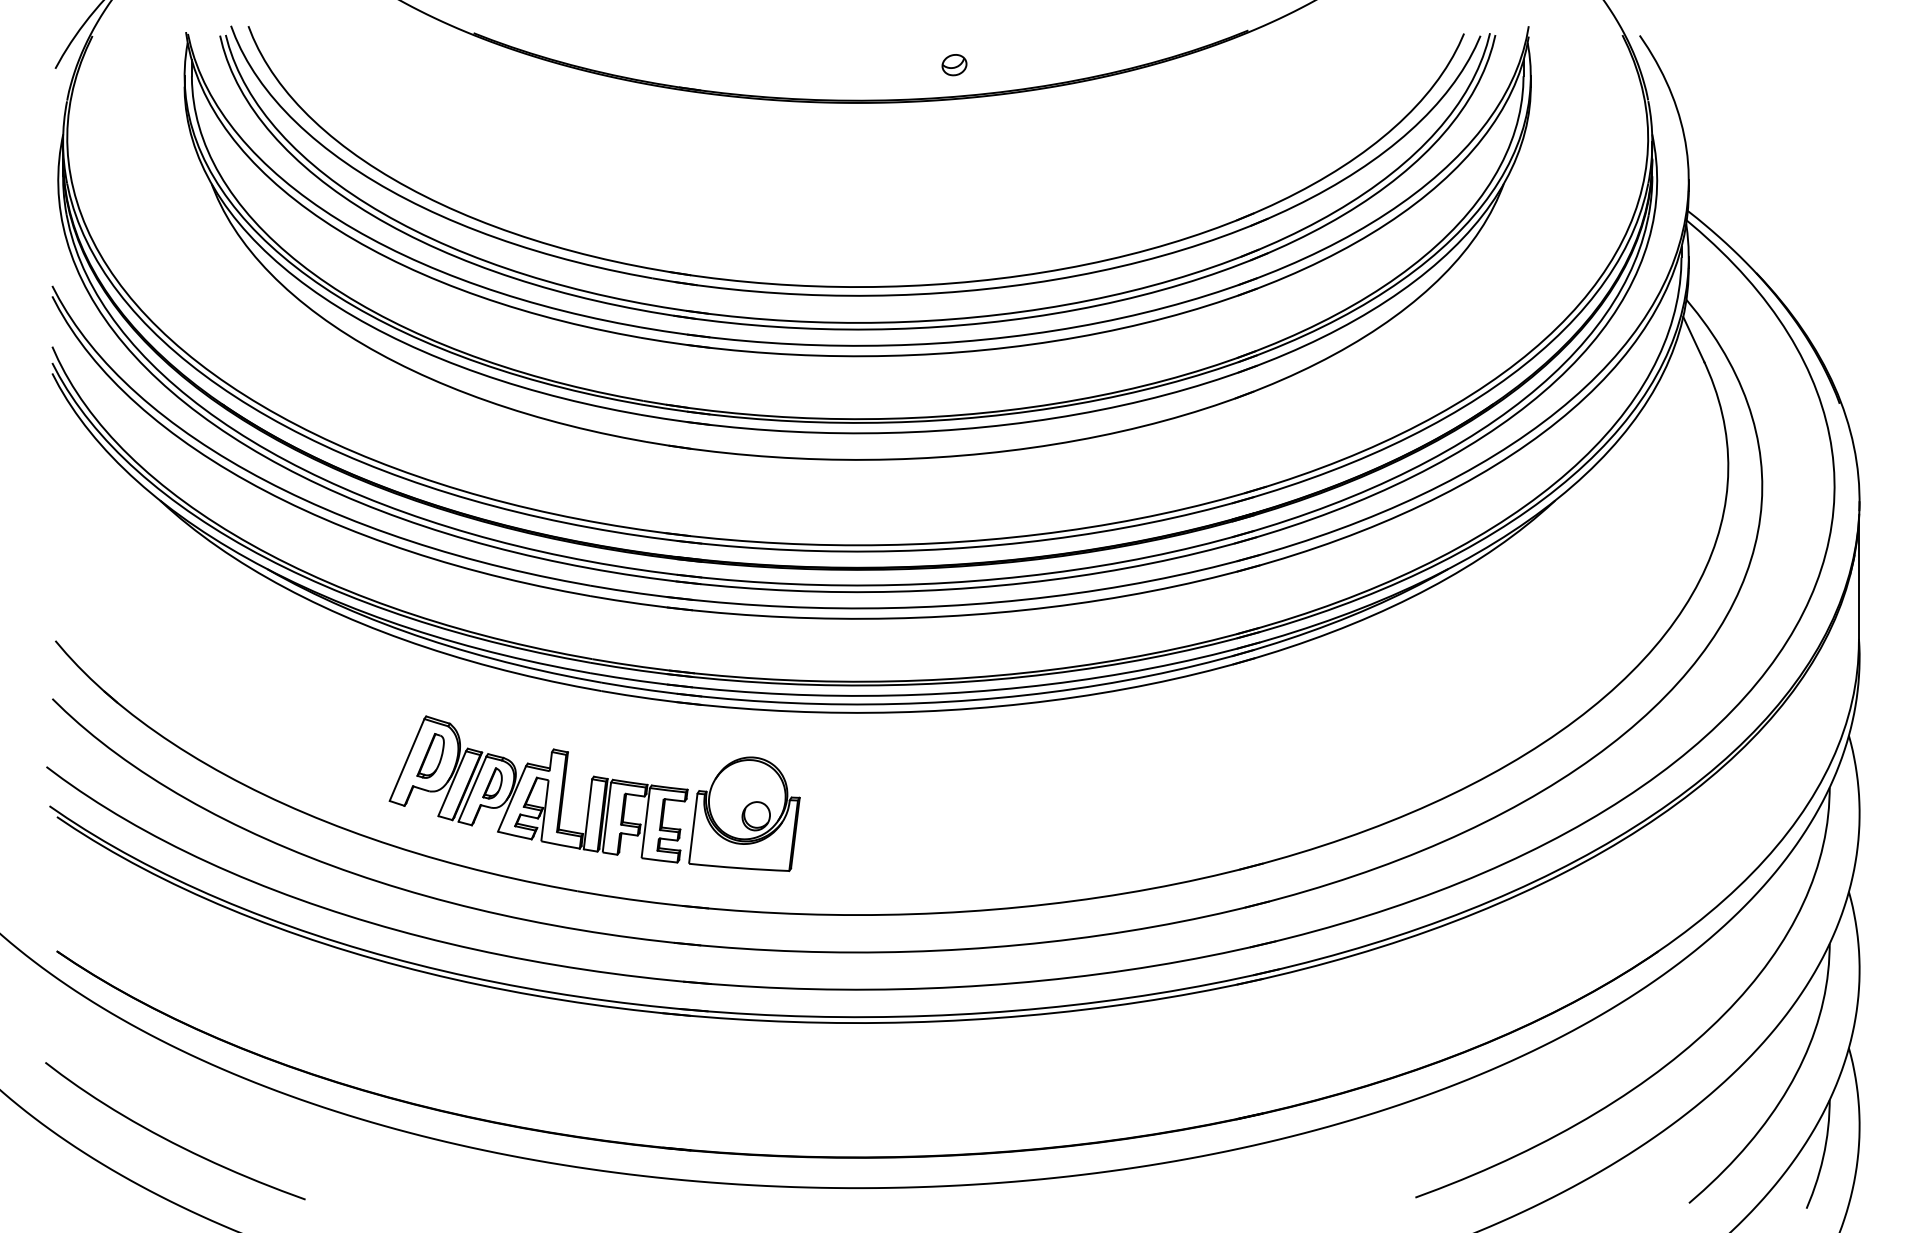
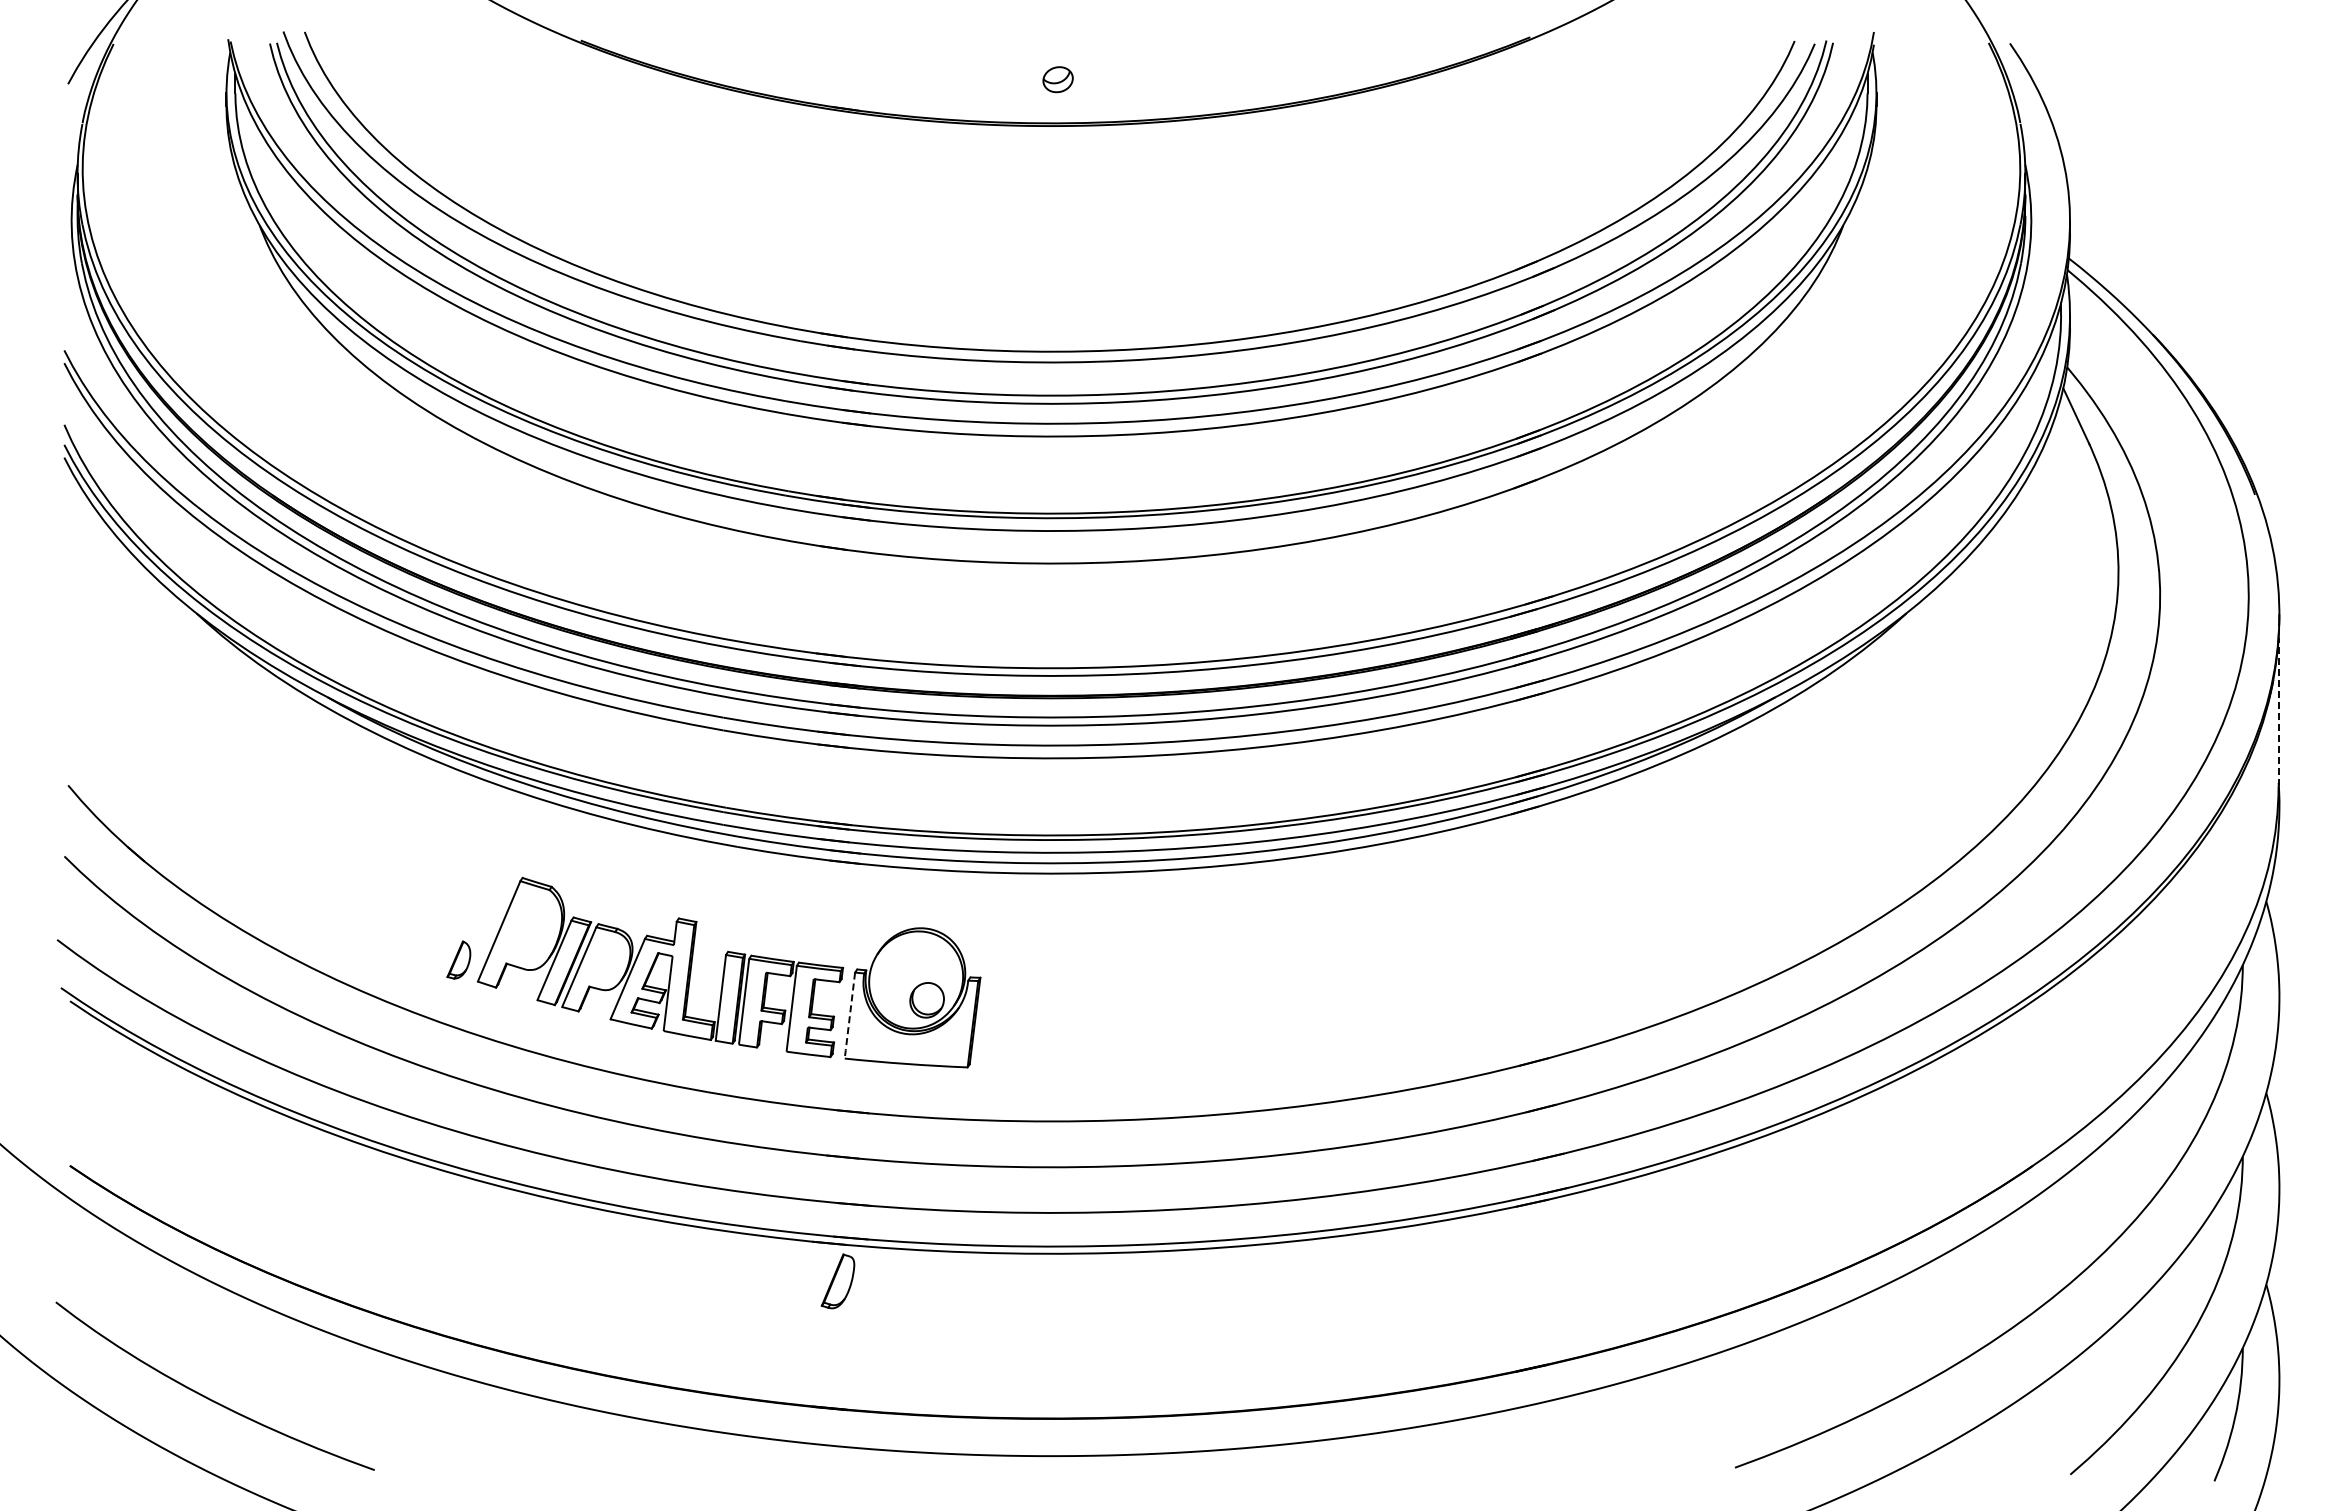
part: (954, 64) -> (1057, 79), moved
line: (1858, 580) -> (2278, 711), solid -> dashed
part: (430, 756) -> (837, 1281), moved
part: (492, 782) -> (458, 959), moved
line: (692, 829) -> (849, 1016), solid -> dashed

